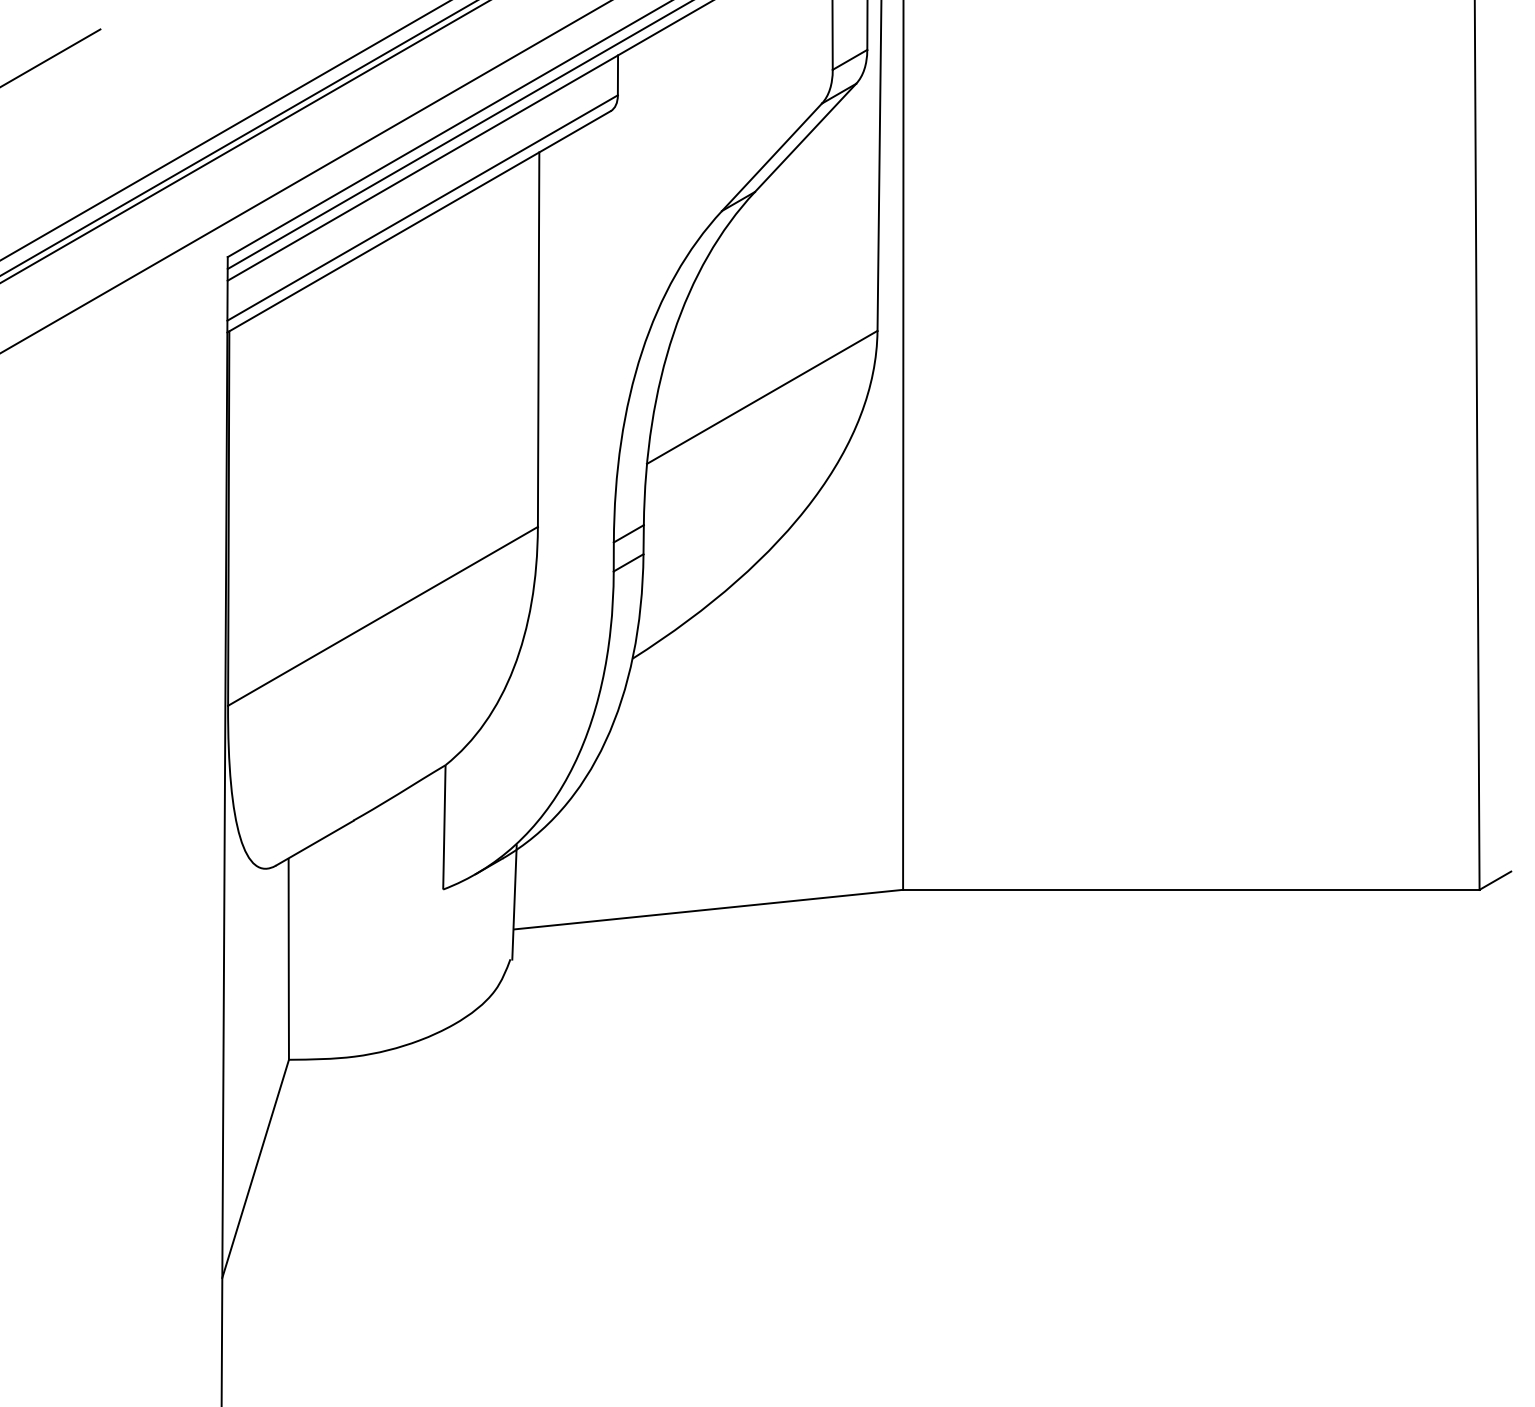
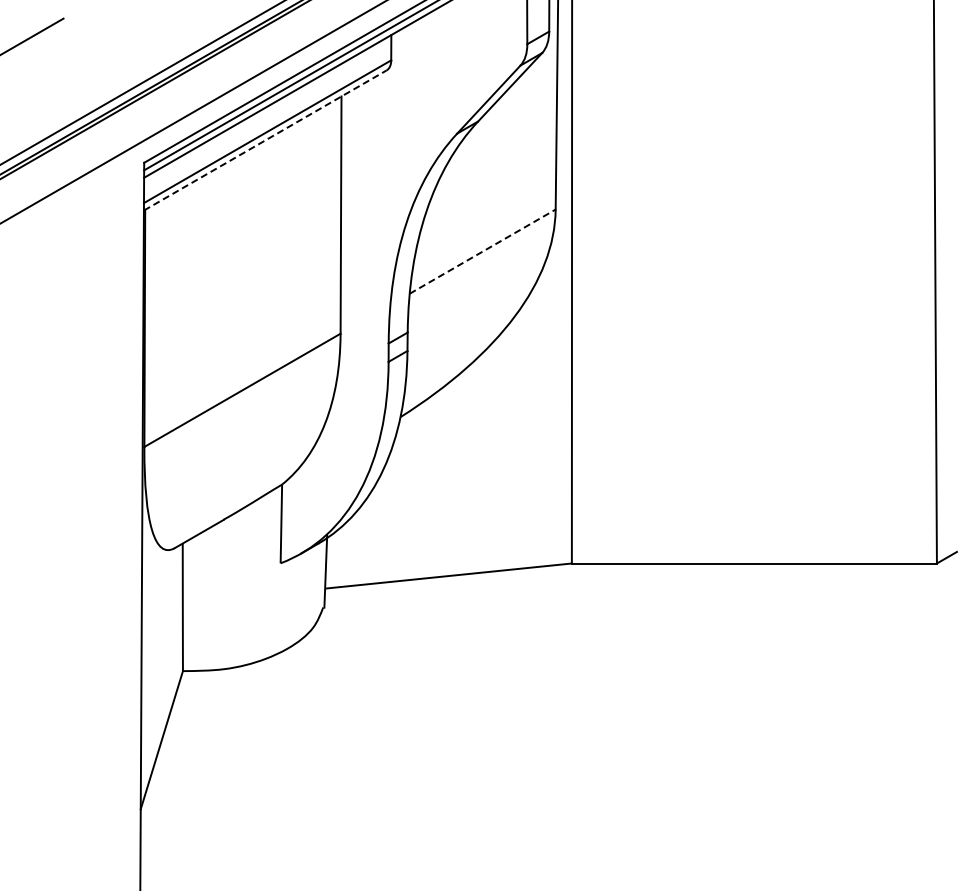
line: (419, 221) -> (265, 140), solid -> dashed
line: (763, 397) -> (483, 251), solid -> dashed

